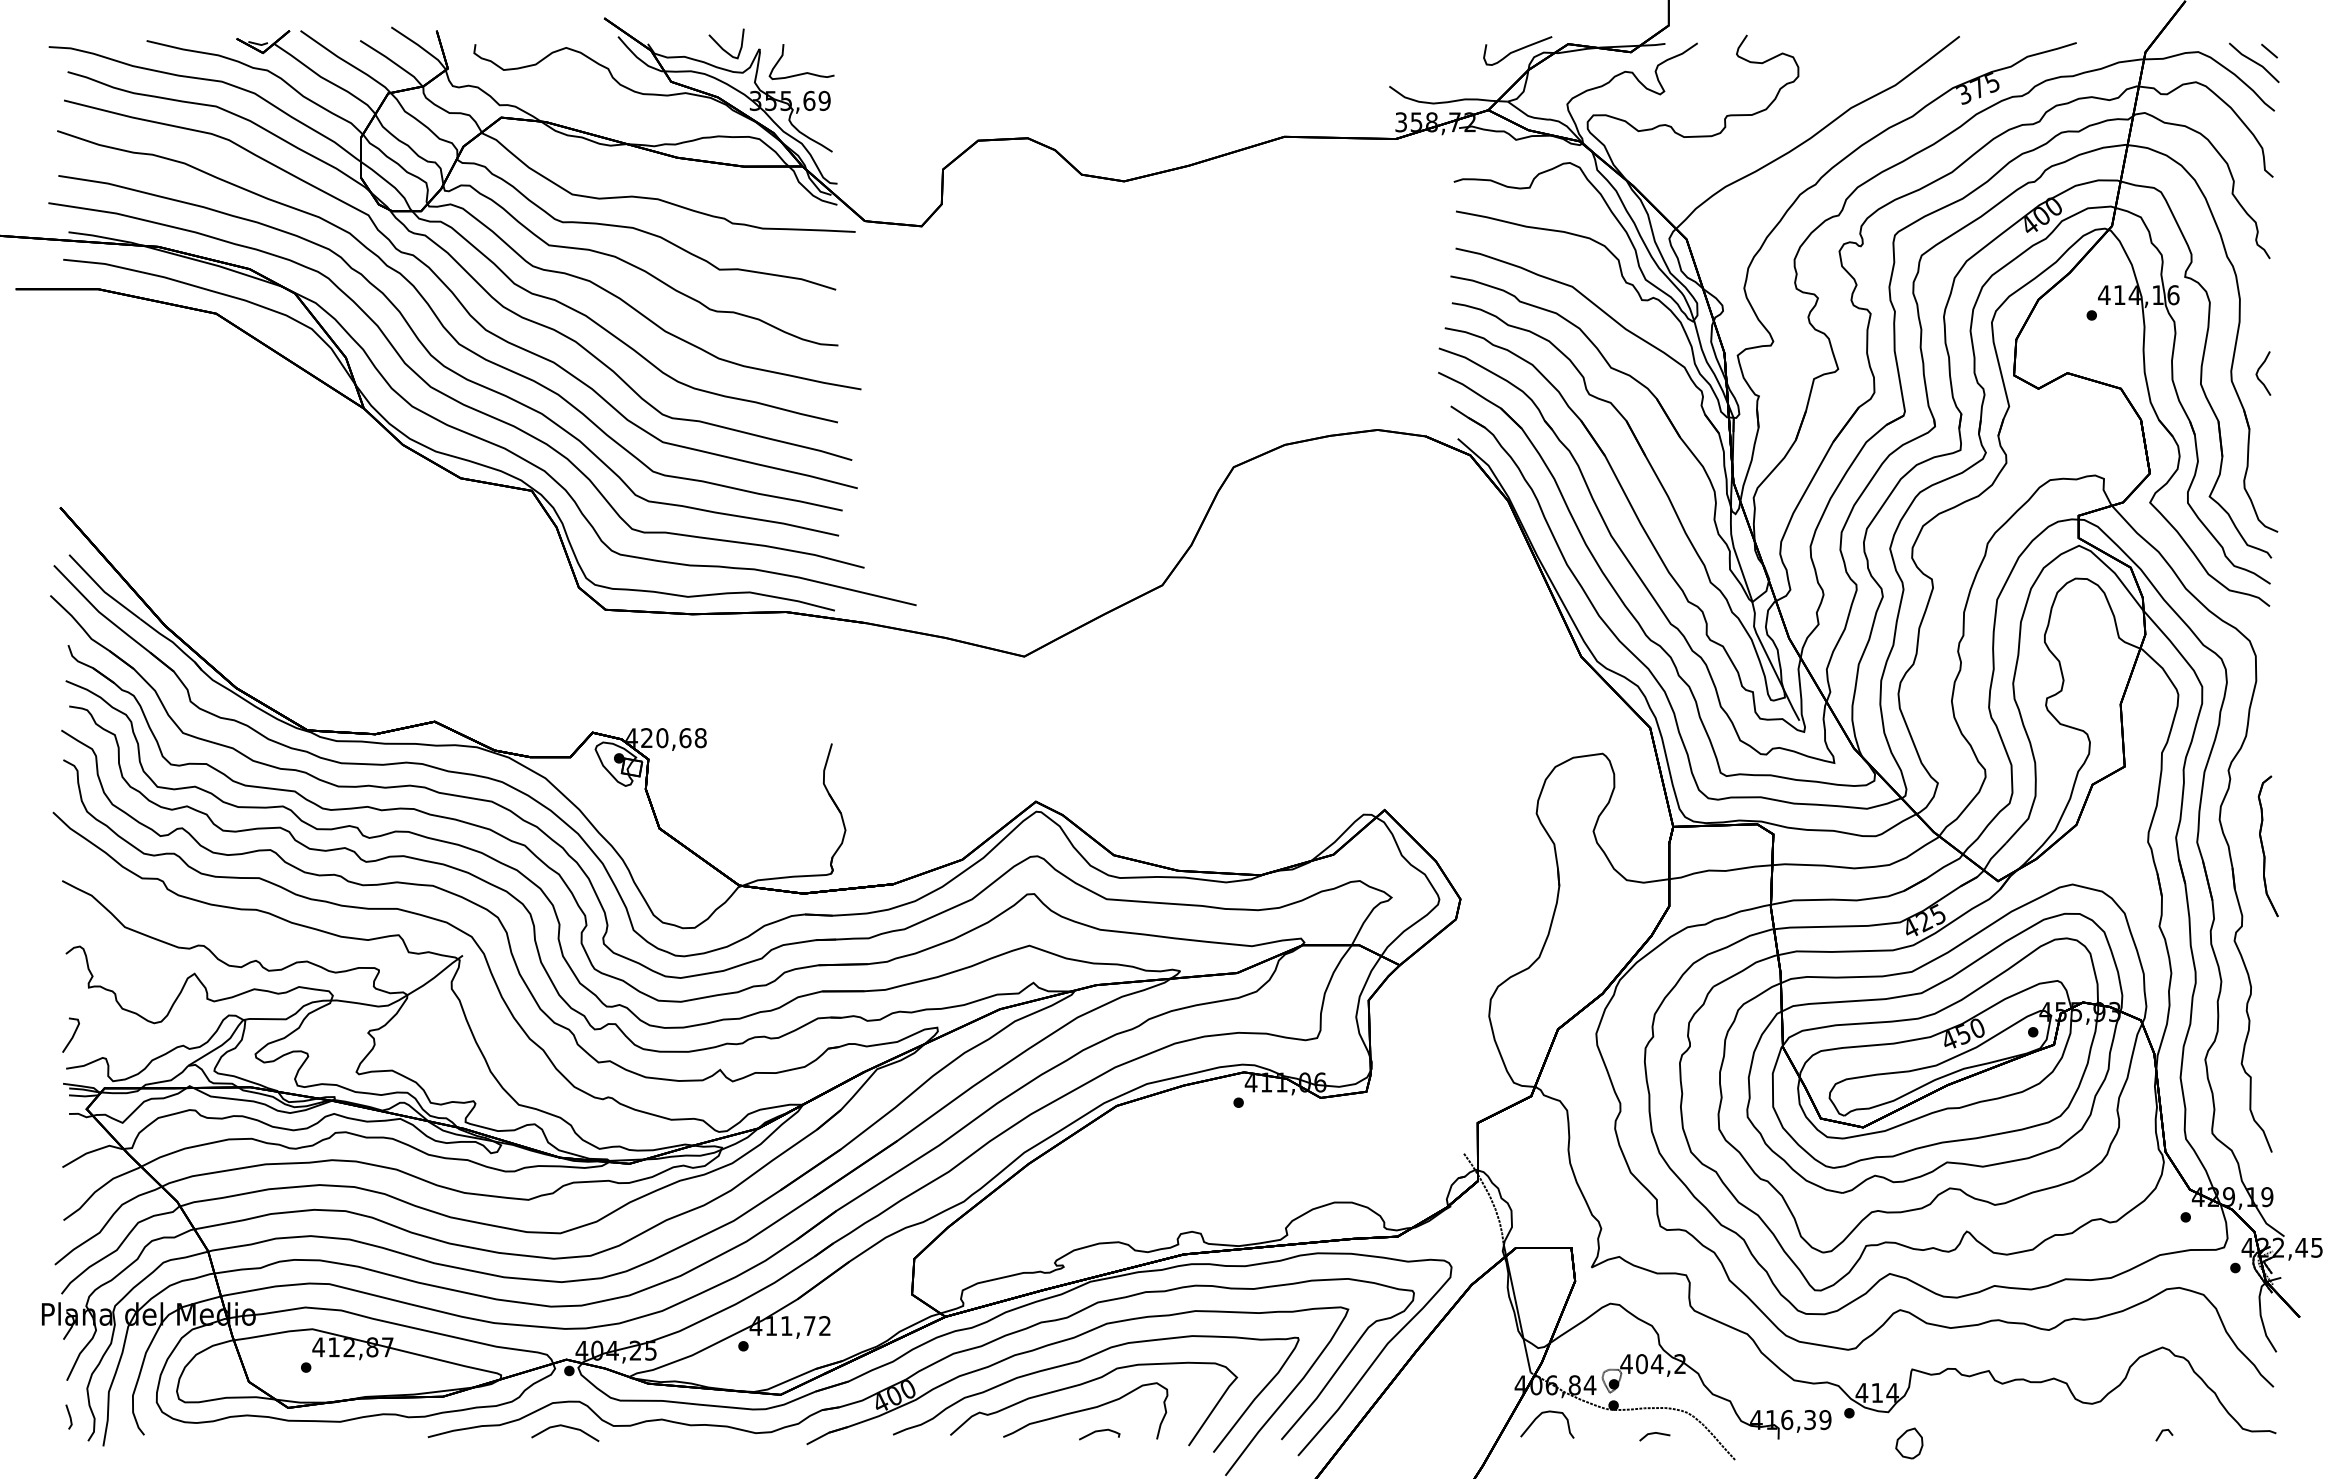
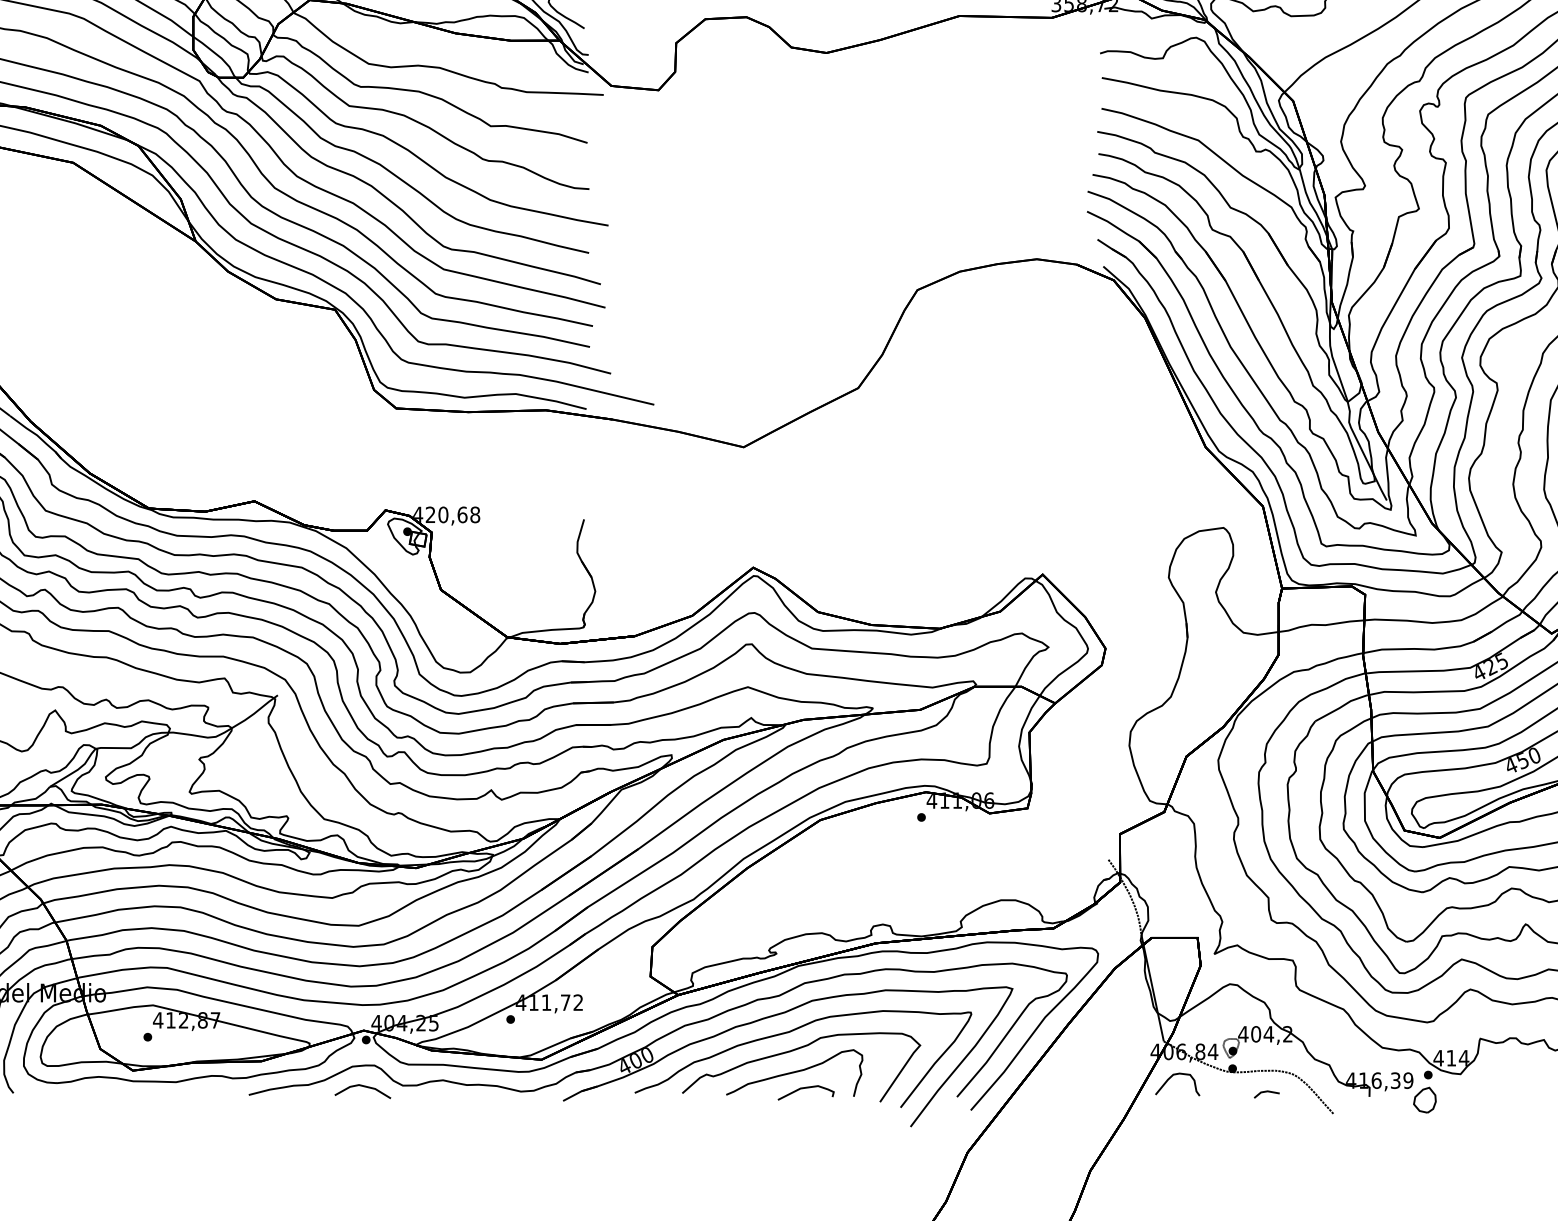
part: (1099, 1434) -> (806, 1092), size x1.67
part: (1909, 1443) -> (1425, 1100), moved

